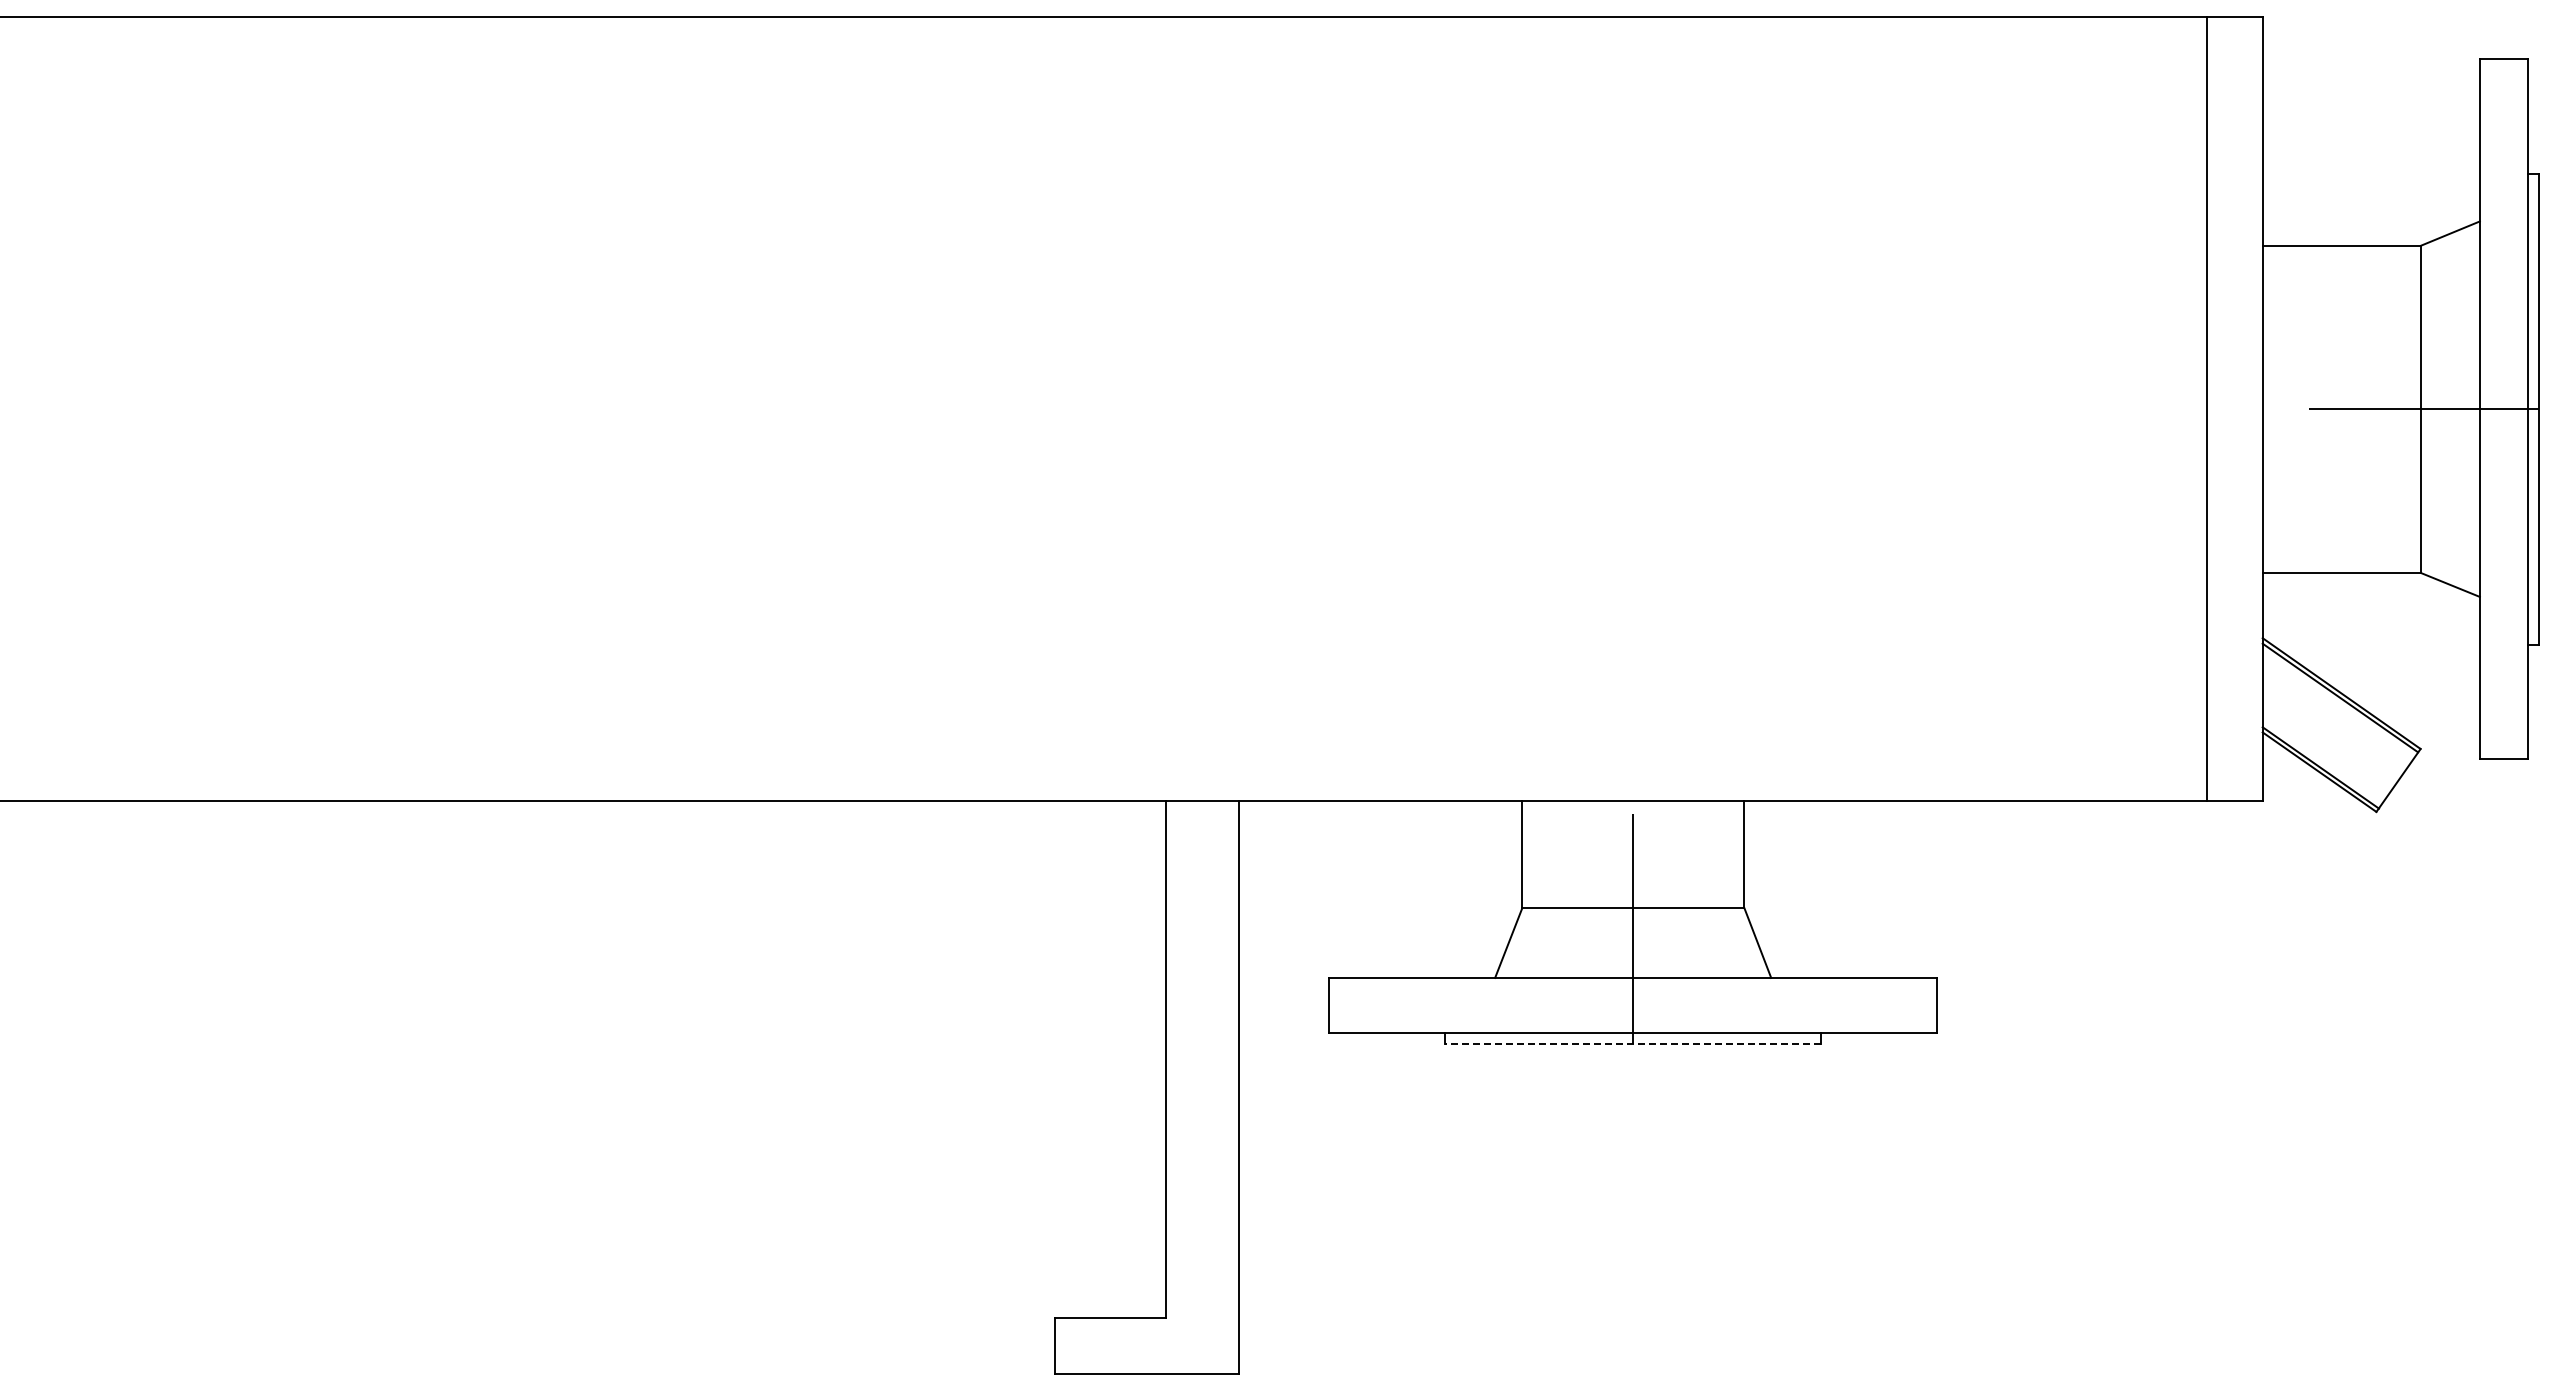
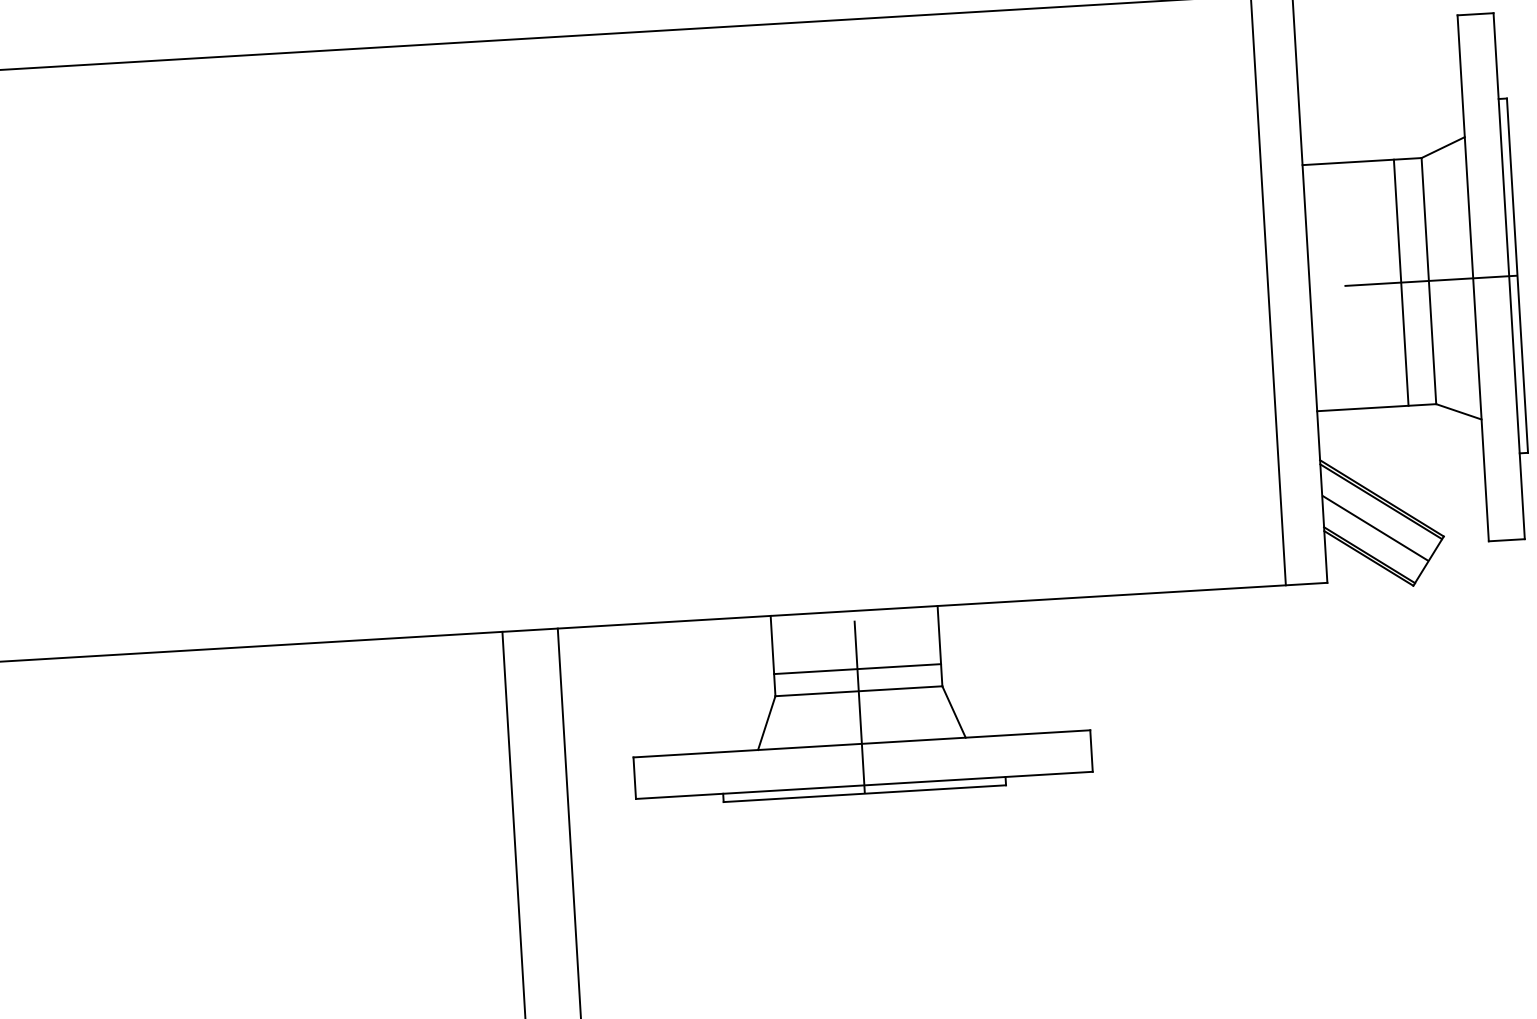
line: (2384, 409) -> (1401, 282), added
line: (2330, 732) -> (1375, 528), added
line: (1633, 878) -> (857, 669), added
line: (1633, 1044) -> (865, 793), dashed -> solid

